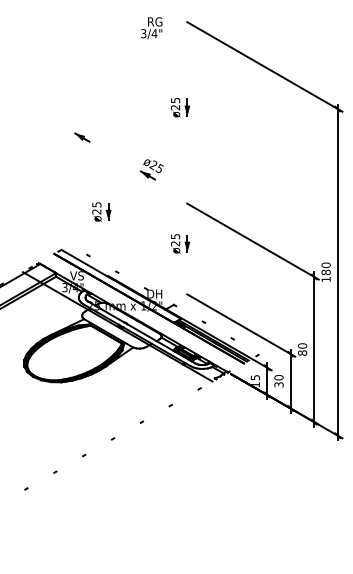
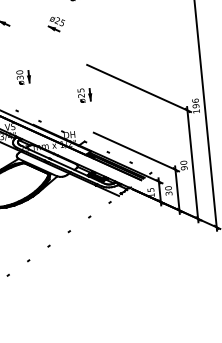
part: (151, 169) -> (56, 24), moved
text: (96, 208) -> (19, 75), ø25 -> ø30
text: (325, 268) -> (195, 103), 180 -> 196
text: (302, 352) -> (184, 167), 80 -> 90

